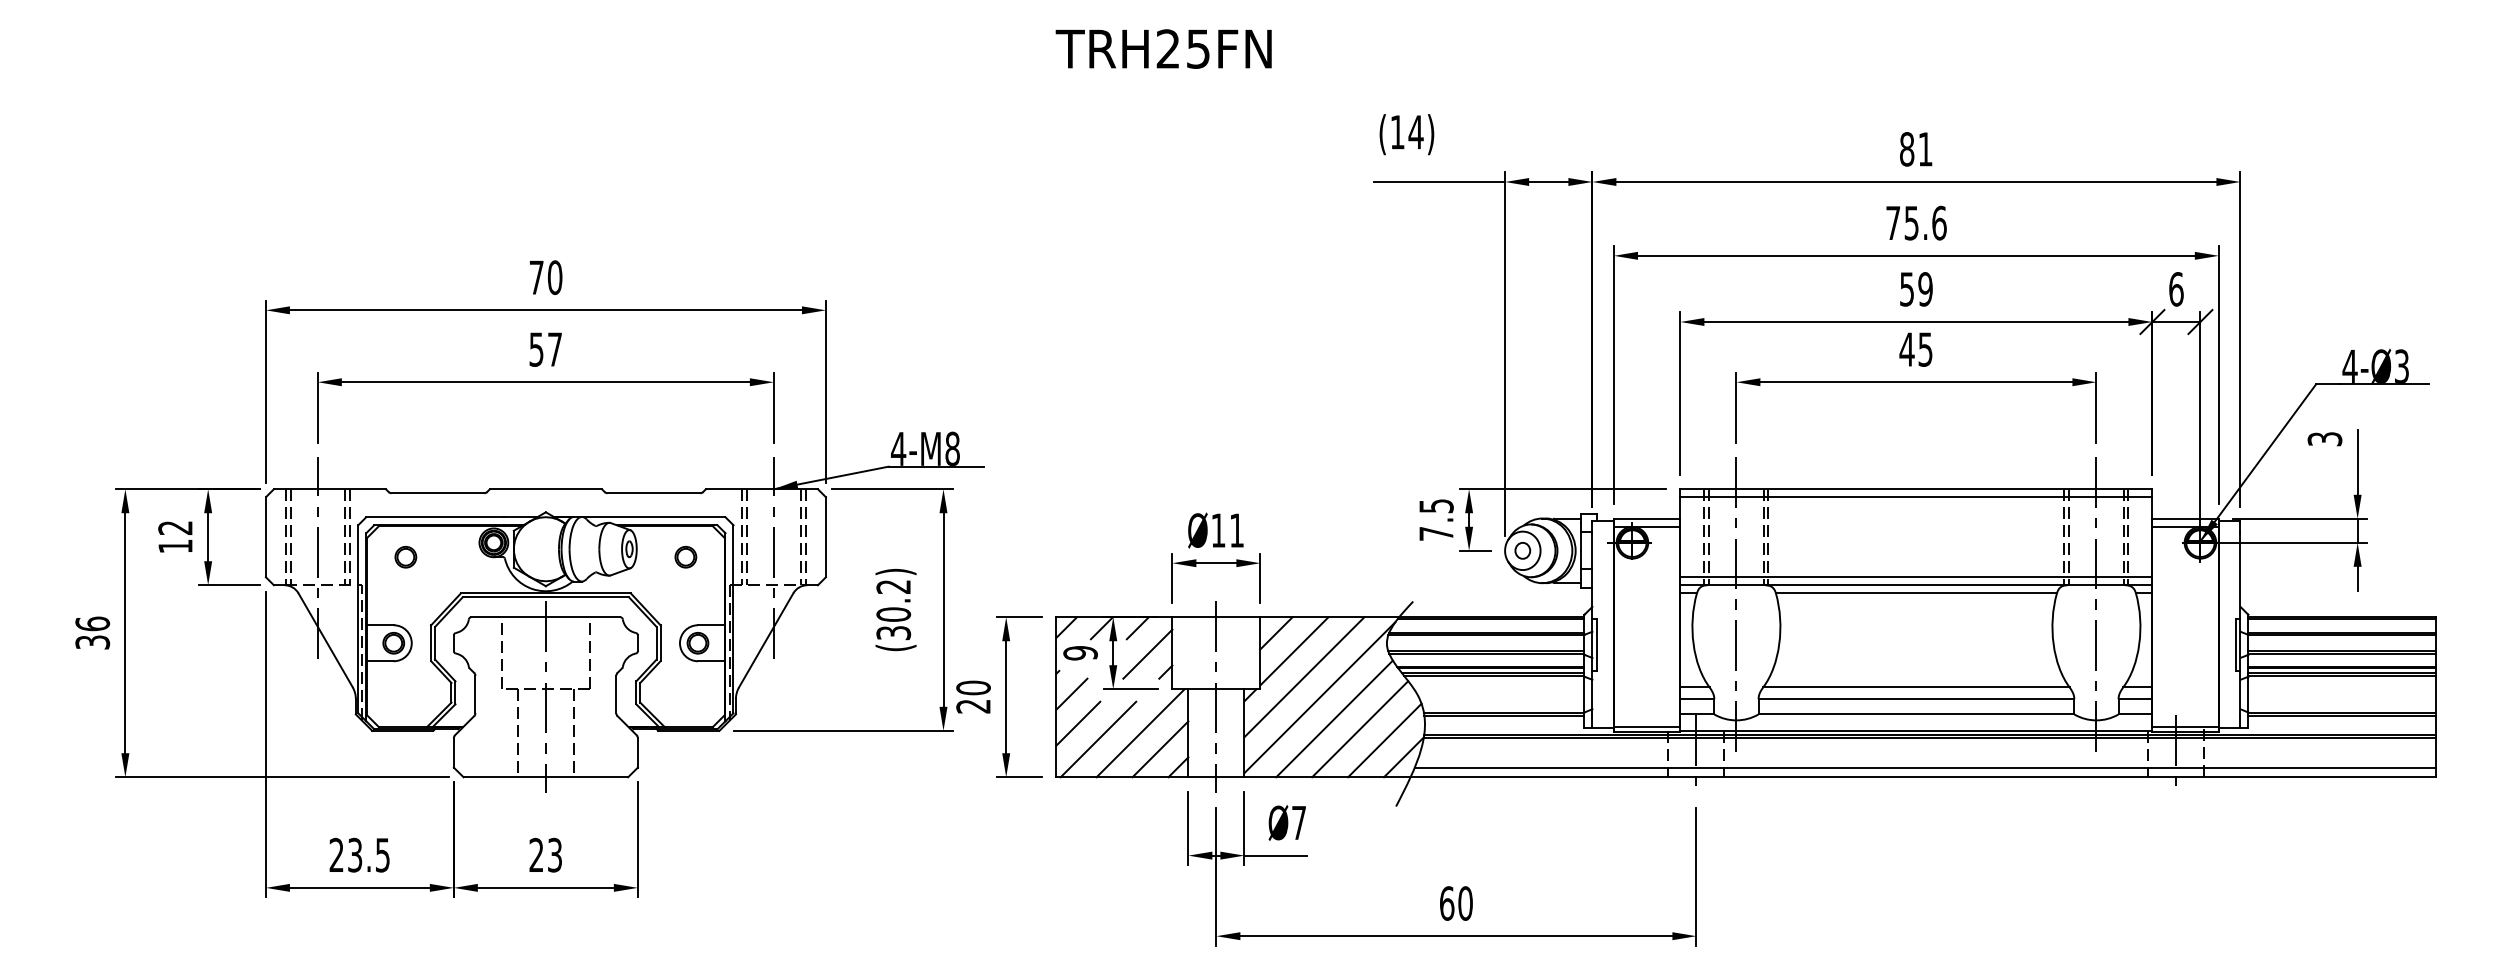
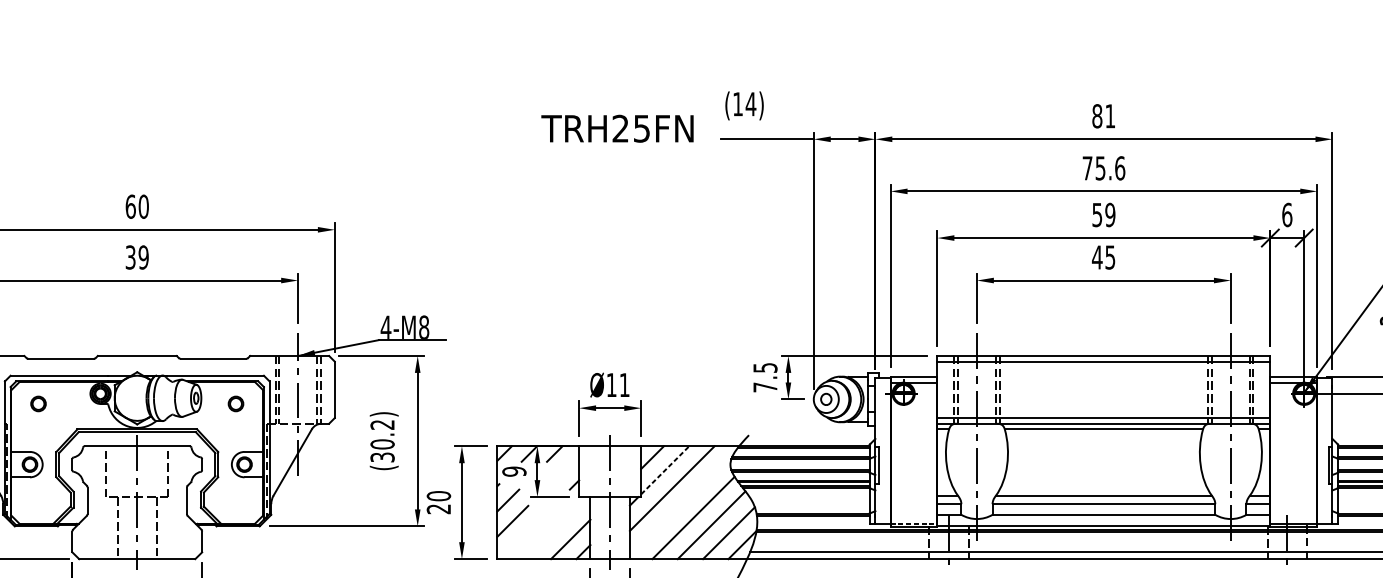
text: (1163, 48) -> (617, 128), moved
text: (536, 277) -> (130, 206), 70 -> 60
text: (546, 349) -> (137, 257), 57 -> 39
line: (1294, 650) -> (665, 469), solid -> dashed
line: (1147, 653) -> (561, 471), removed
line: (1319, 697) -> (682, 502), removed
line: (1647, 726) -> (914, 523), solid -> dashed
line: (1140, 733) -> (556, 528), removed
line: (1098, 739) -> (527, 532), removed

